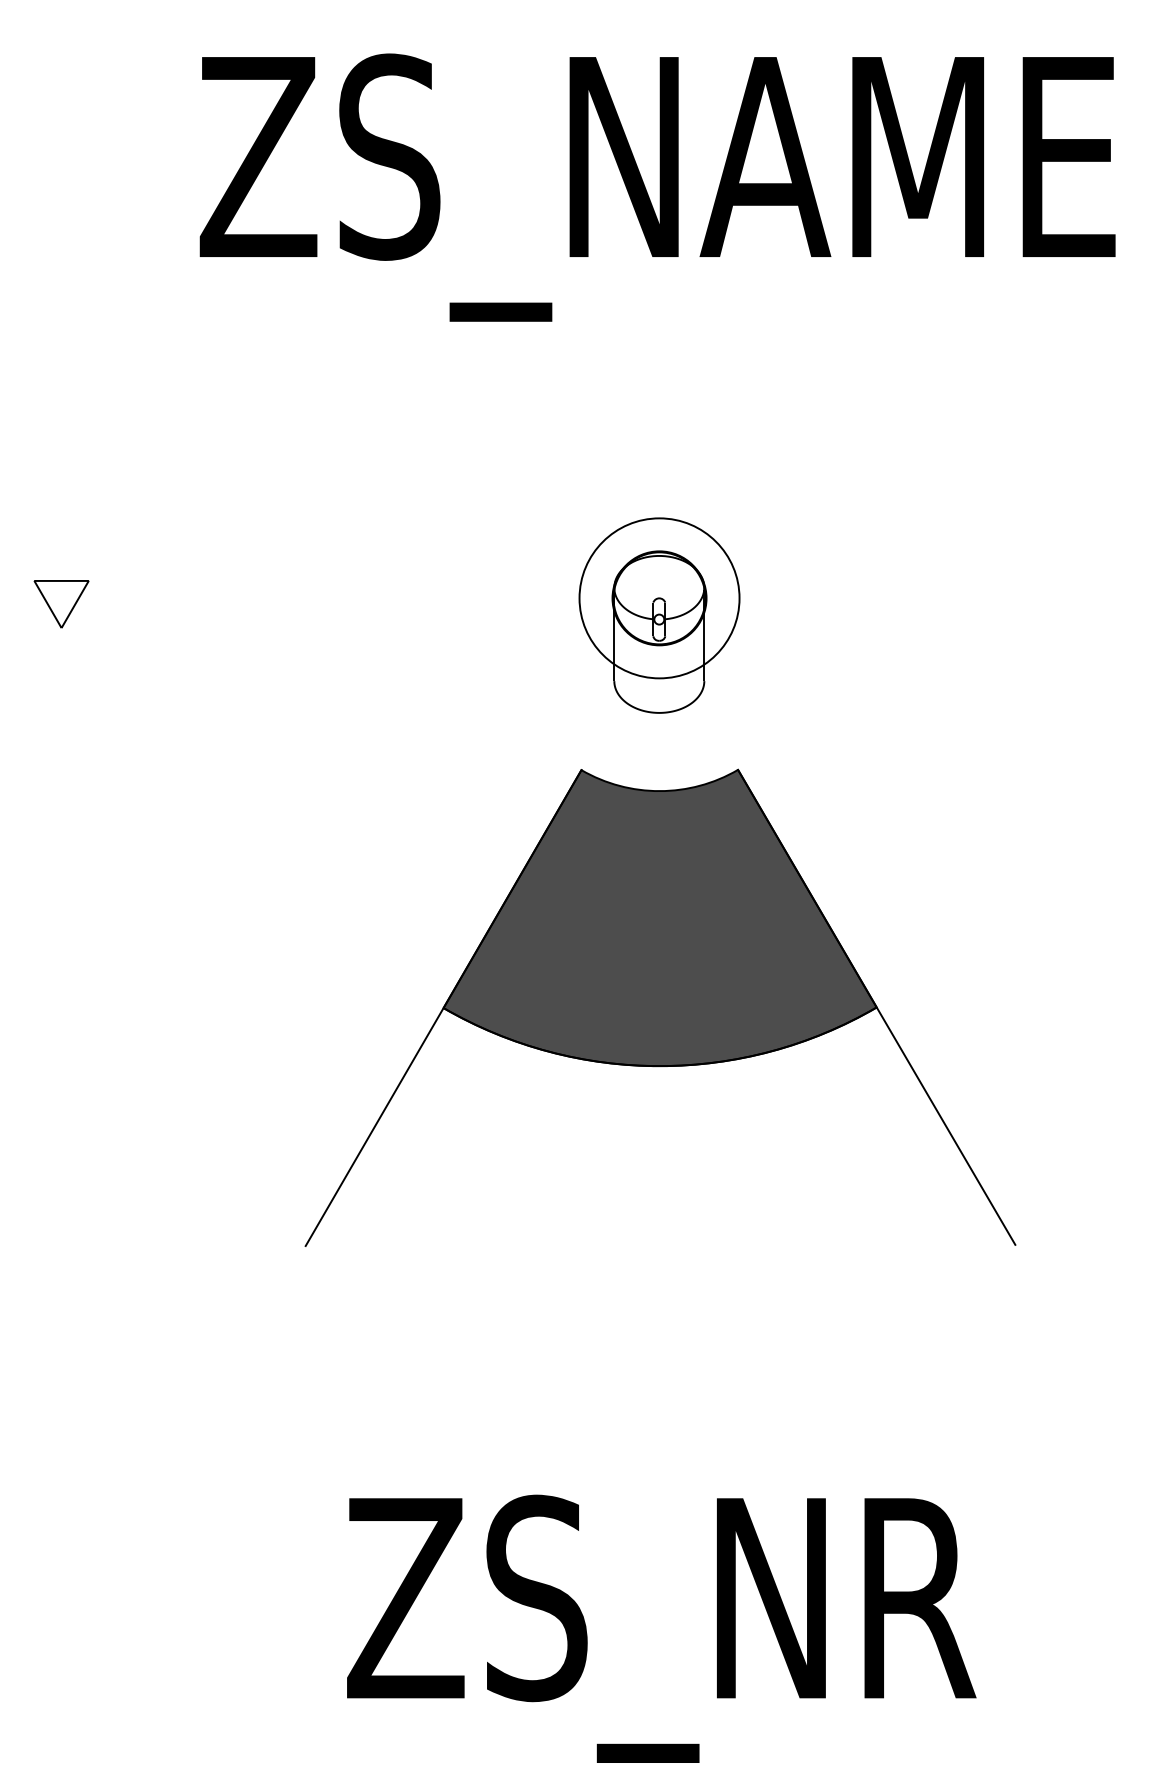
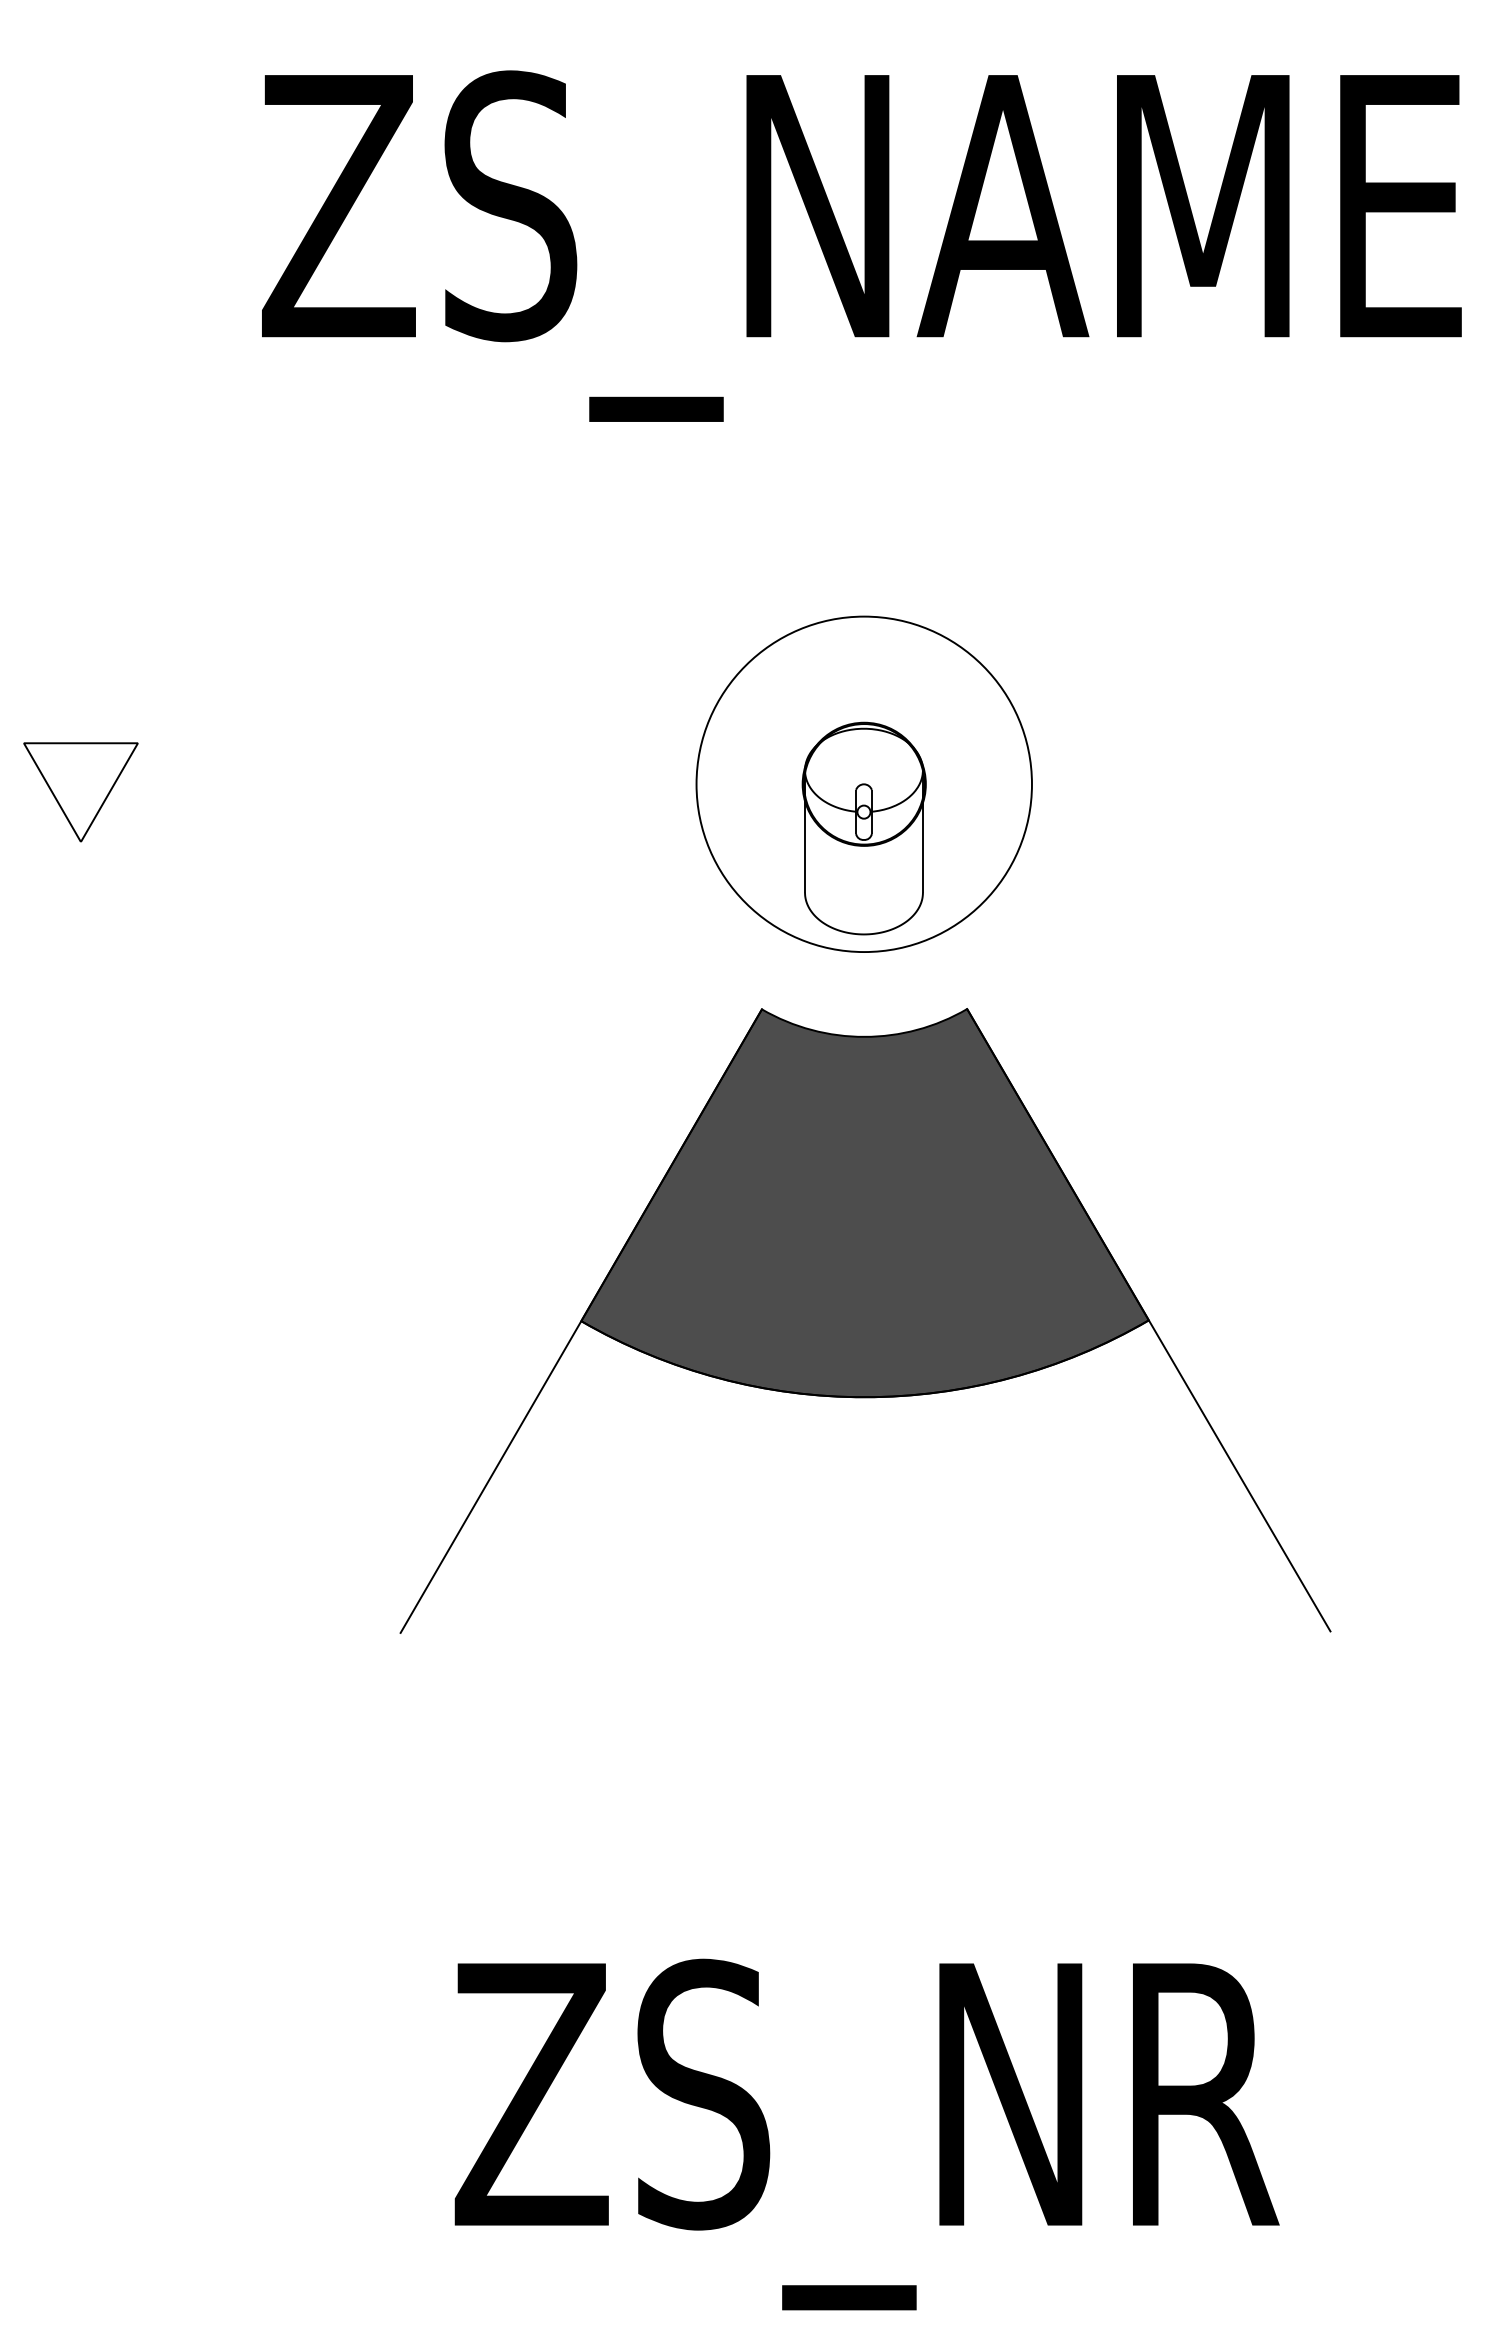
circle: (659, 598) -> (864, 784), size x1.6
part: (61, 603) -> (80, 791), size x1.6

